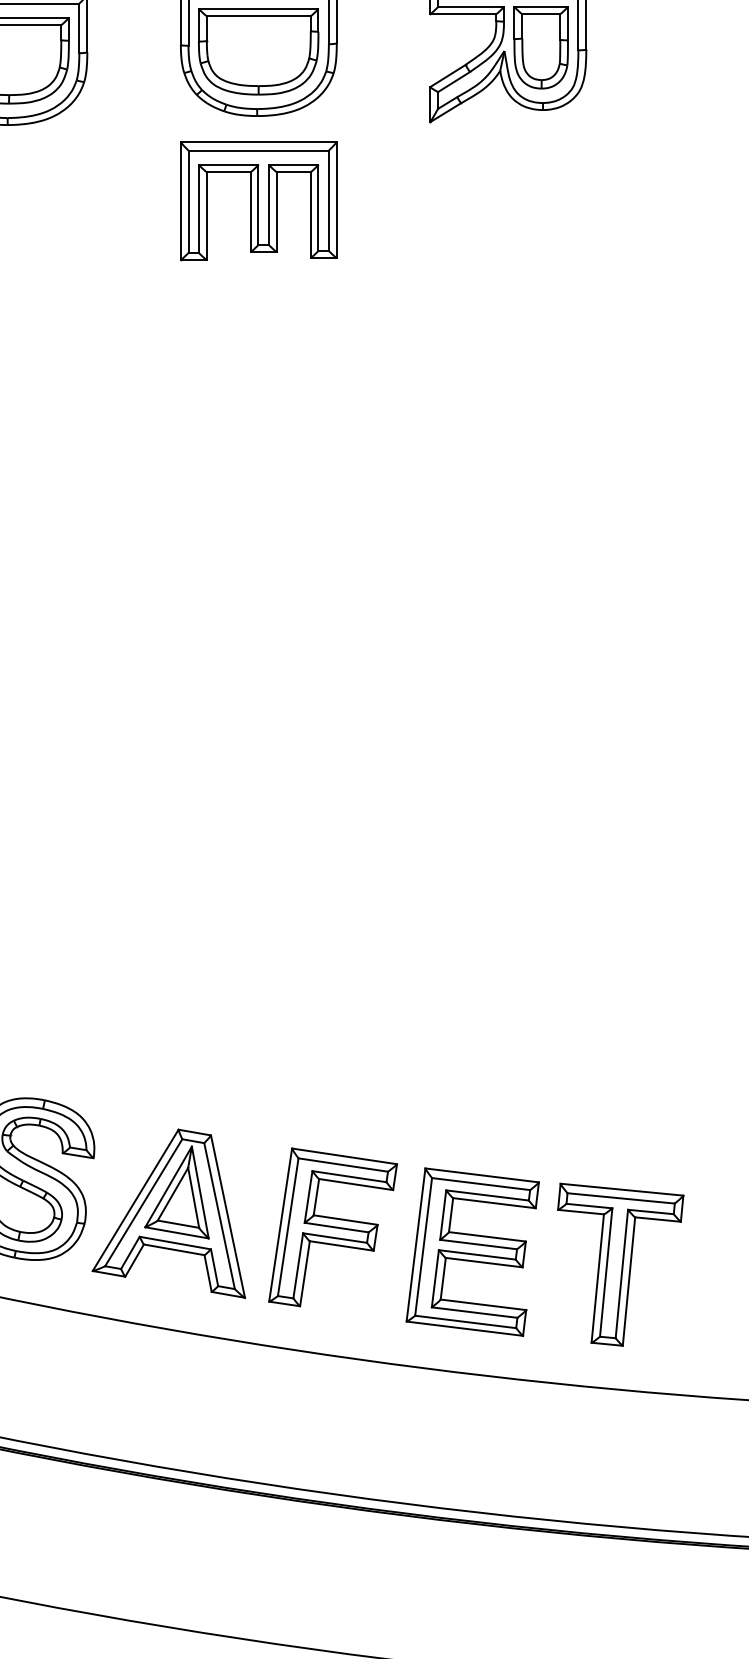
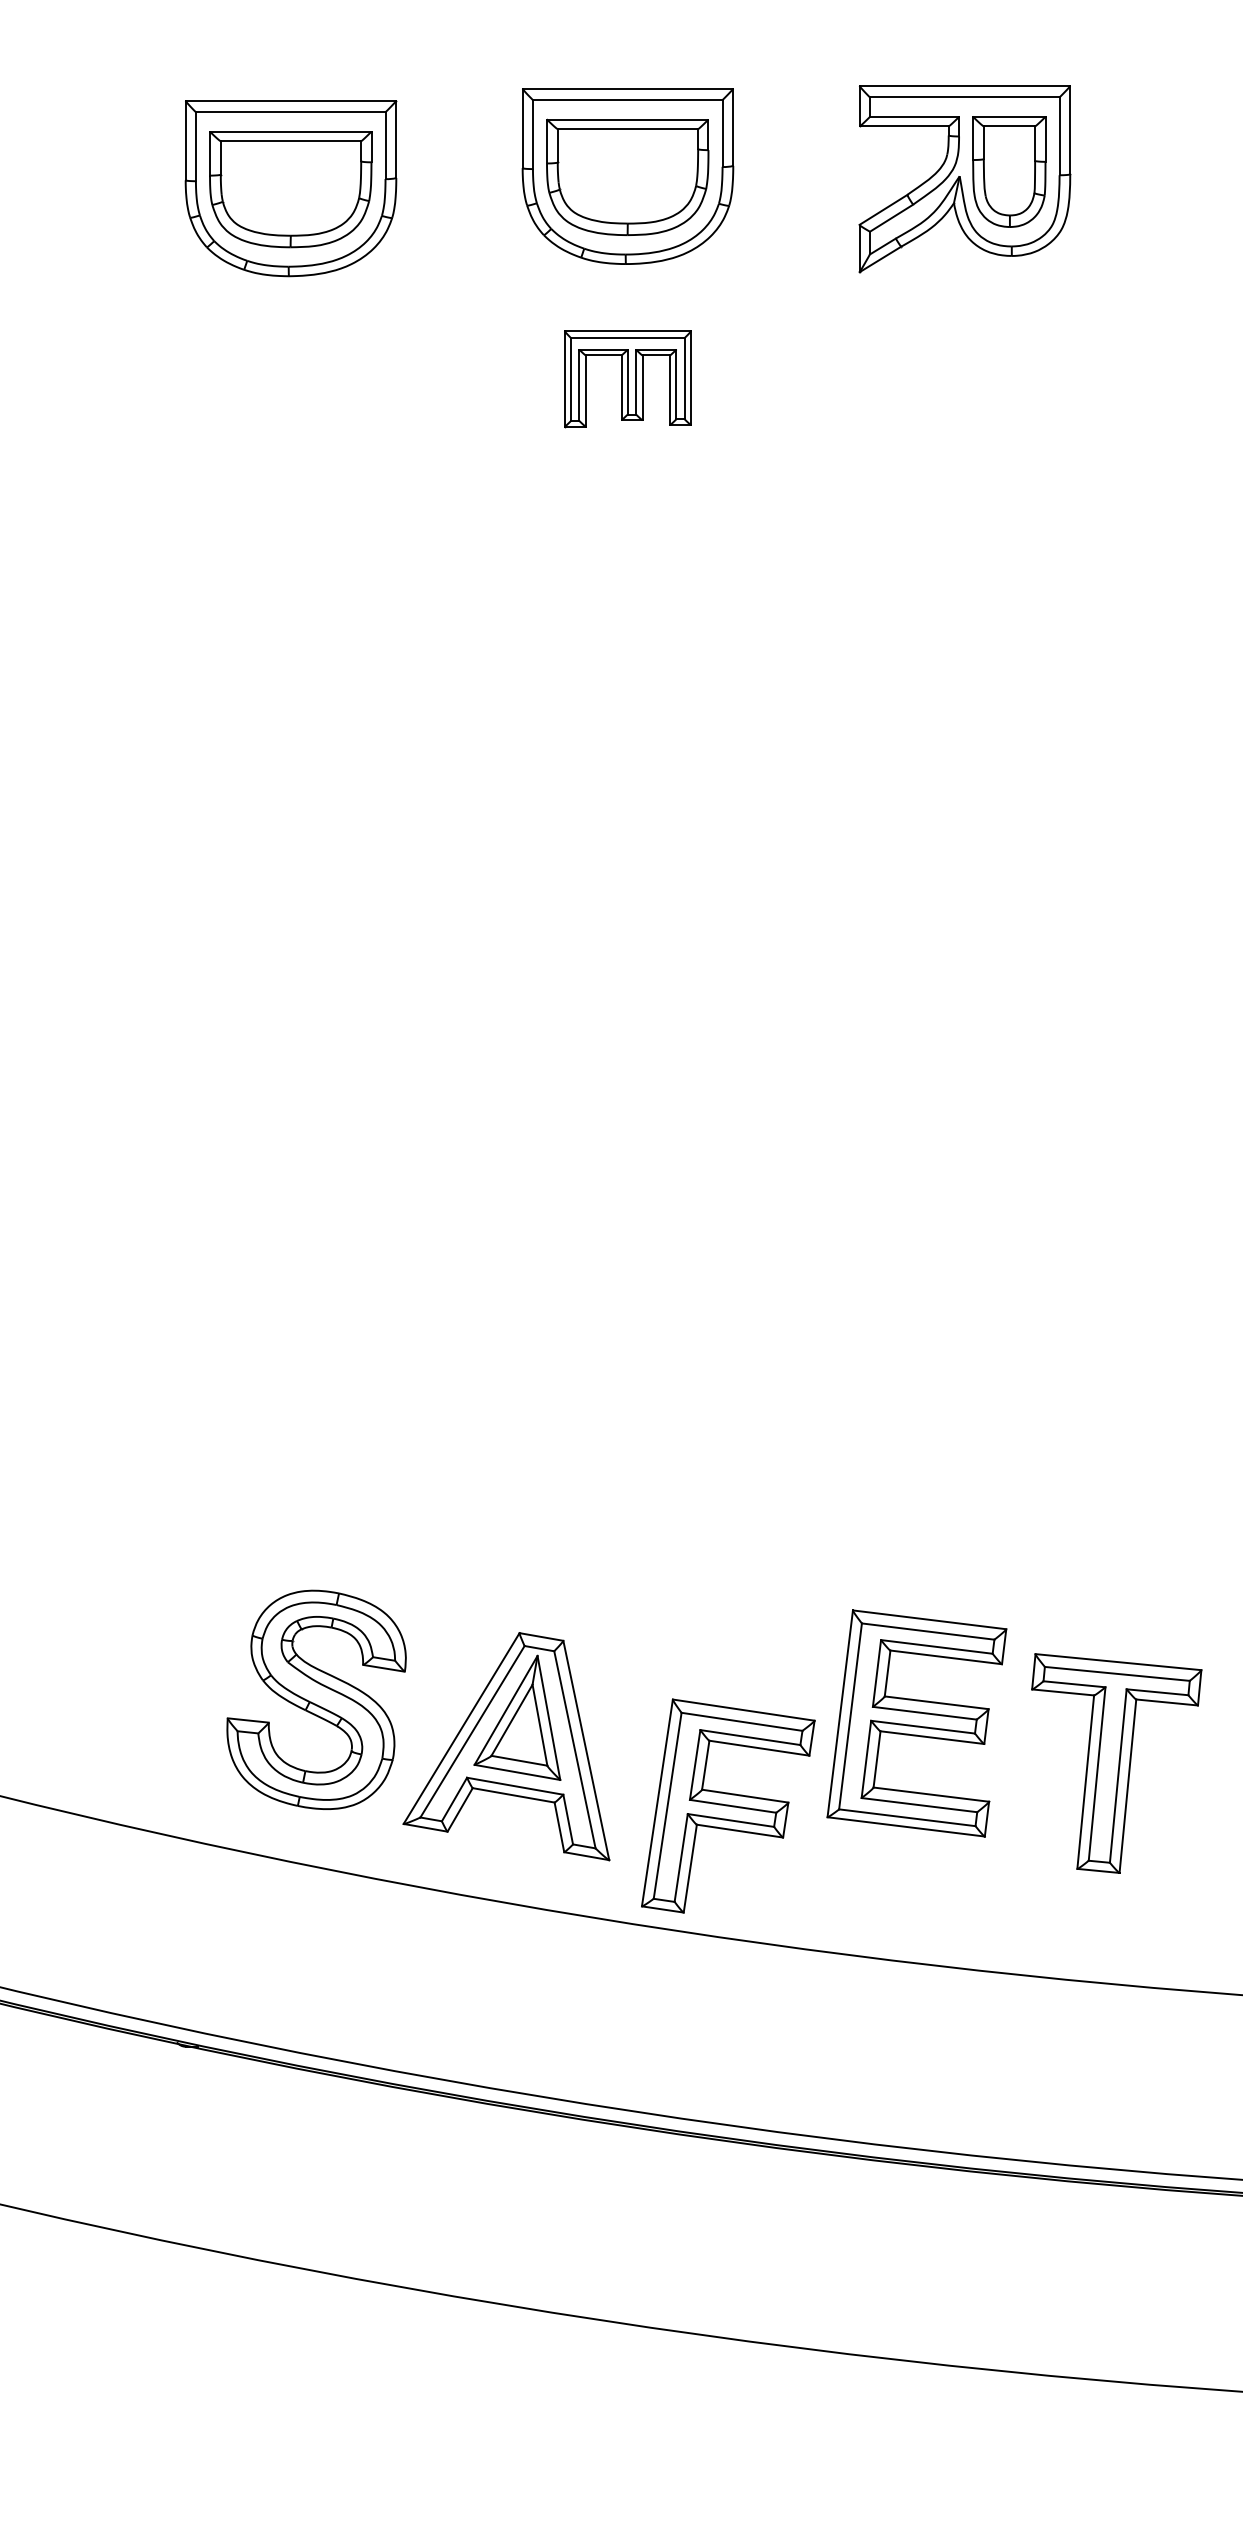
part: (258, 200) -> (627, 378), size x0.6
part: (333, 1226) -> (728, 1805), moved
part: (472, 1252) -> (916, 1723), moved
part: (620, 1264) -> (1116, 1763), moved

